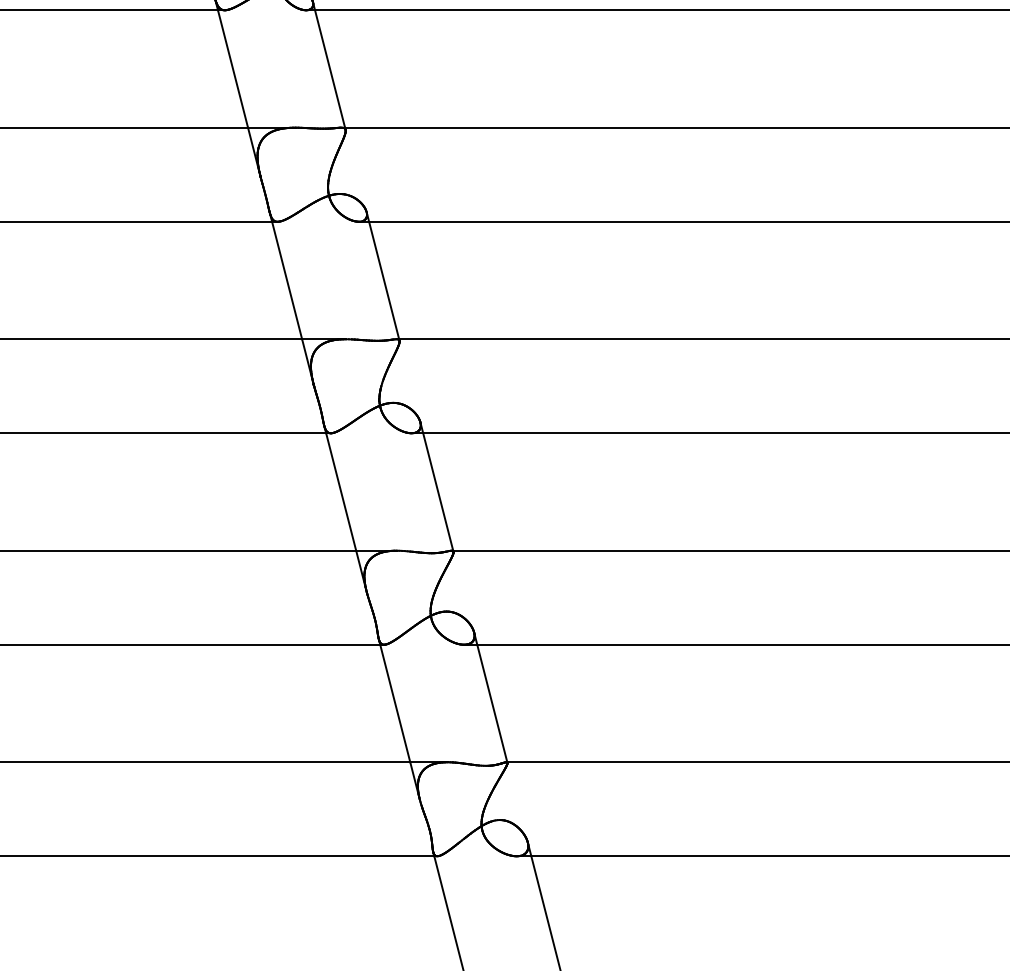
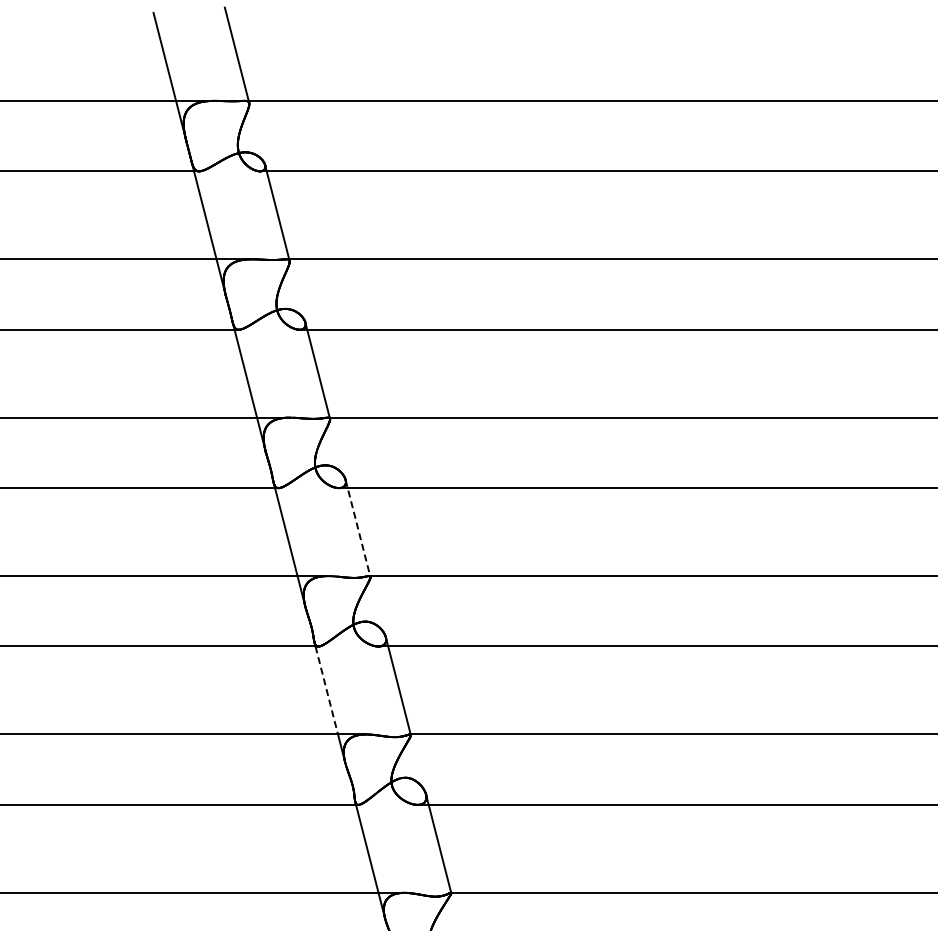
line: (436, 487) -> (357, 528), solid -> dashed
line: (394, 703) -> (326, 690), solid -> dashed

